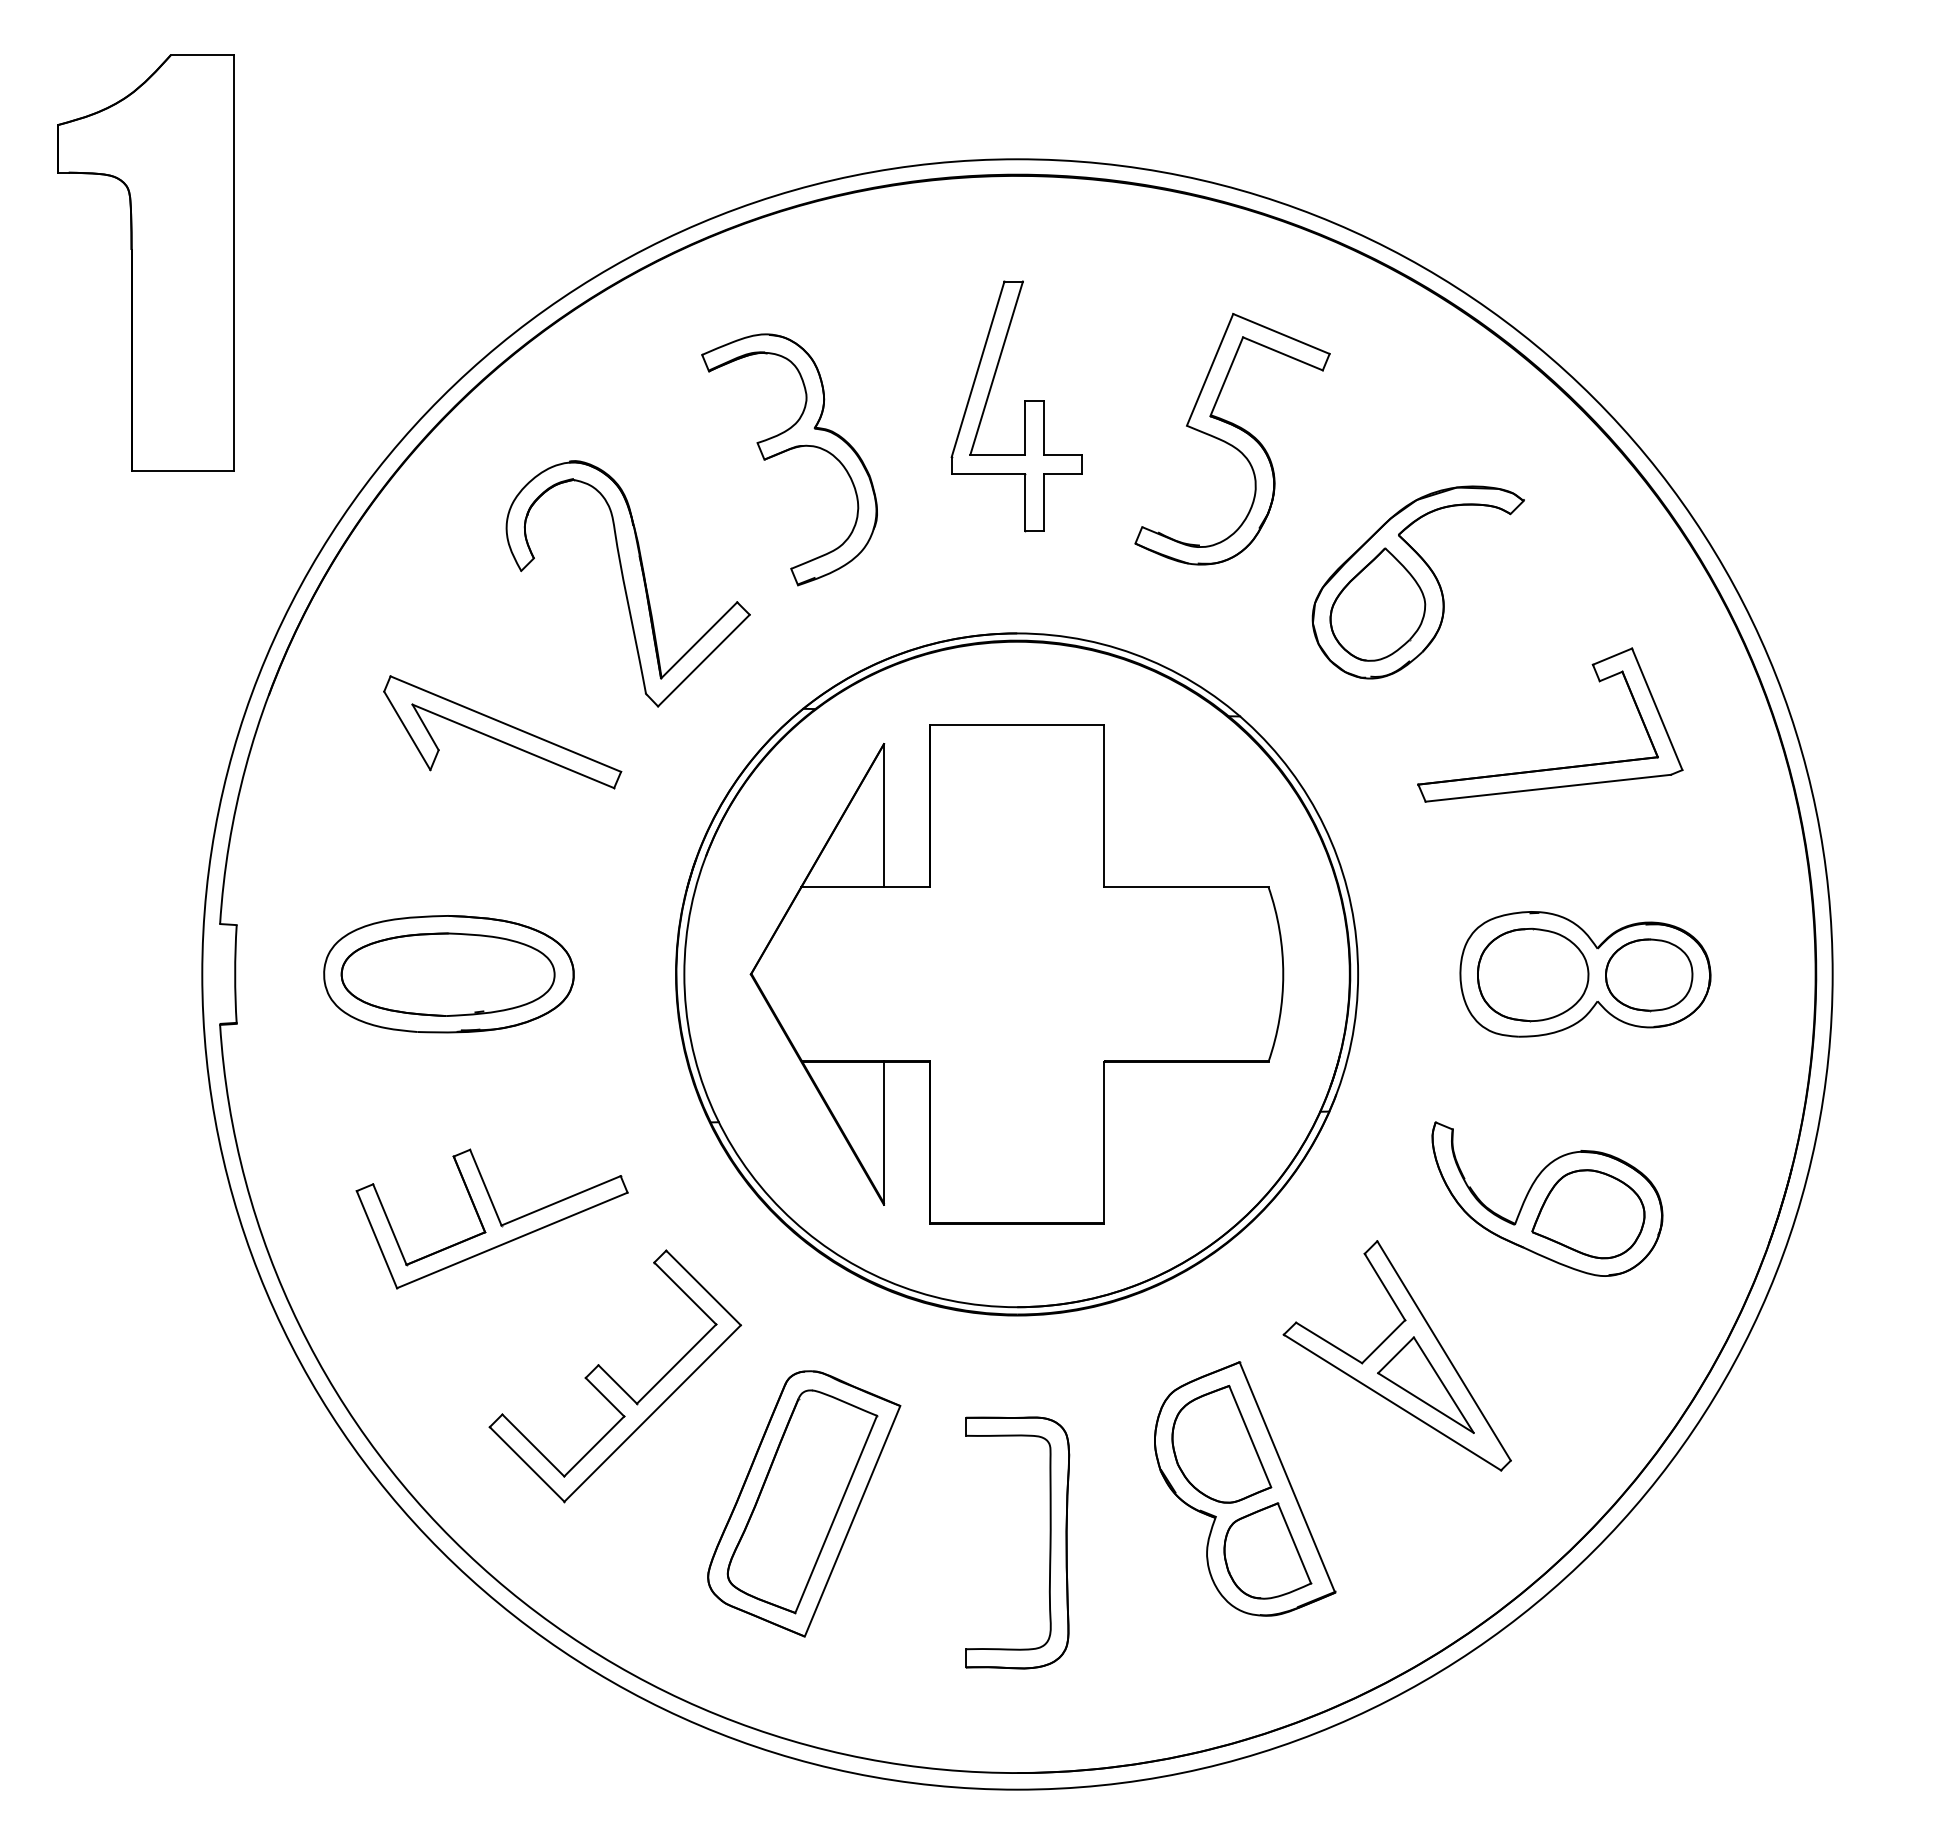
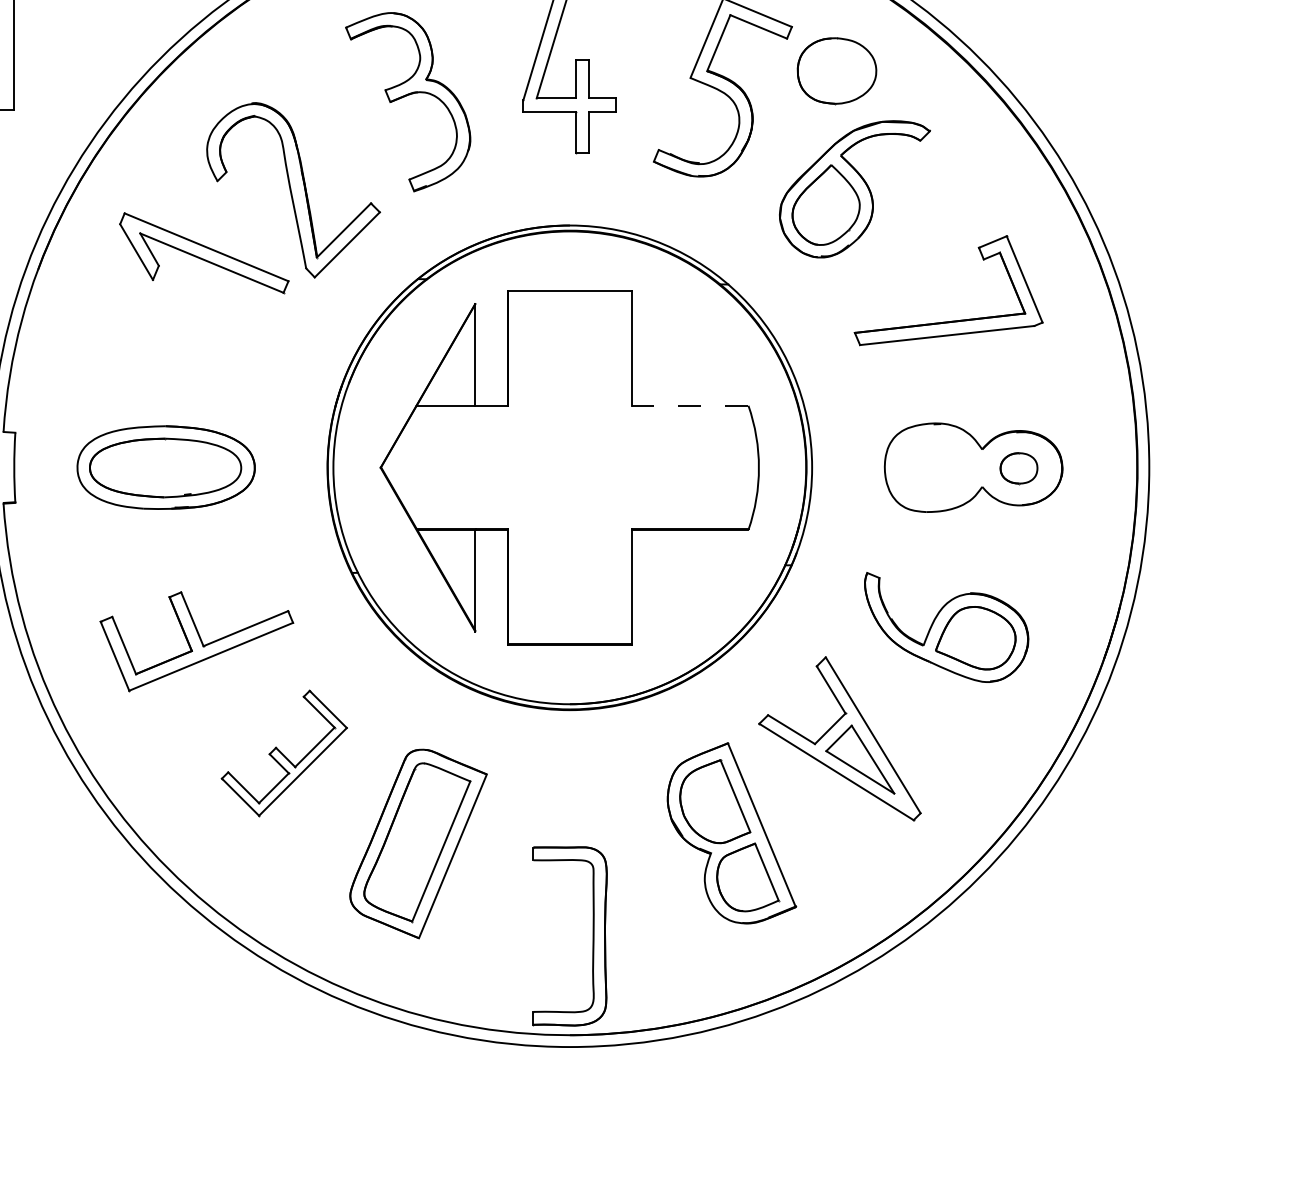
part: (502, 732) -> (204, 253), moved
line: (1185, 887) -> (689, 406), solid -> dashed
part: (1533, 974) -> (837, 70), moved
part: (1649, 975) -> (1019, 468), size x0.6
part: (615, 1376) -> (284, 753), size x0.7
part: (1049, 1542) -> (592, 936), moved

